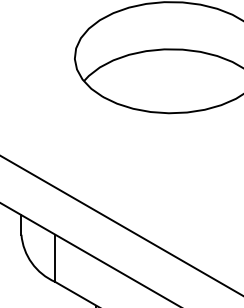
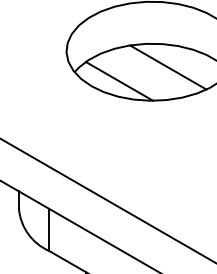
line: (189, 75) -> (168, 67), added
line: (134, 91) -> (119, 81), added

